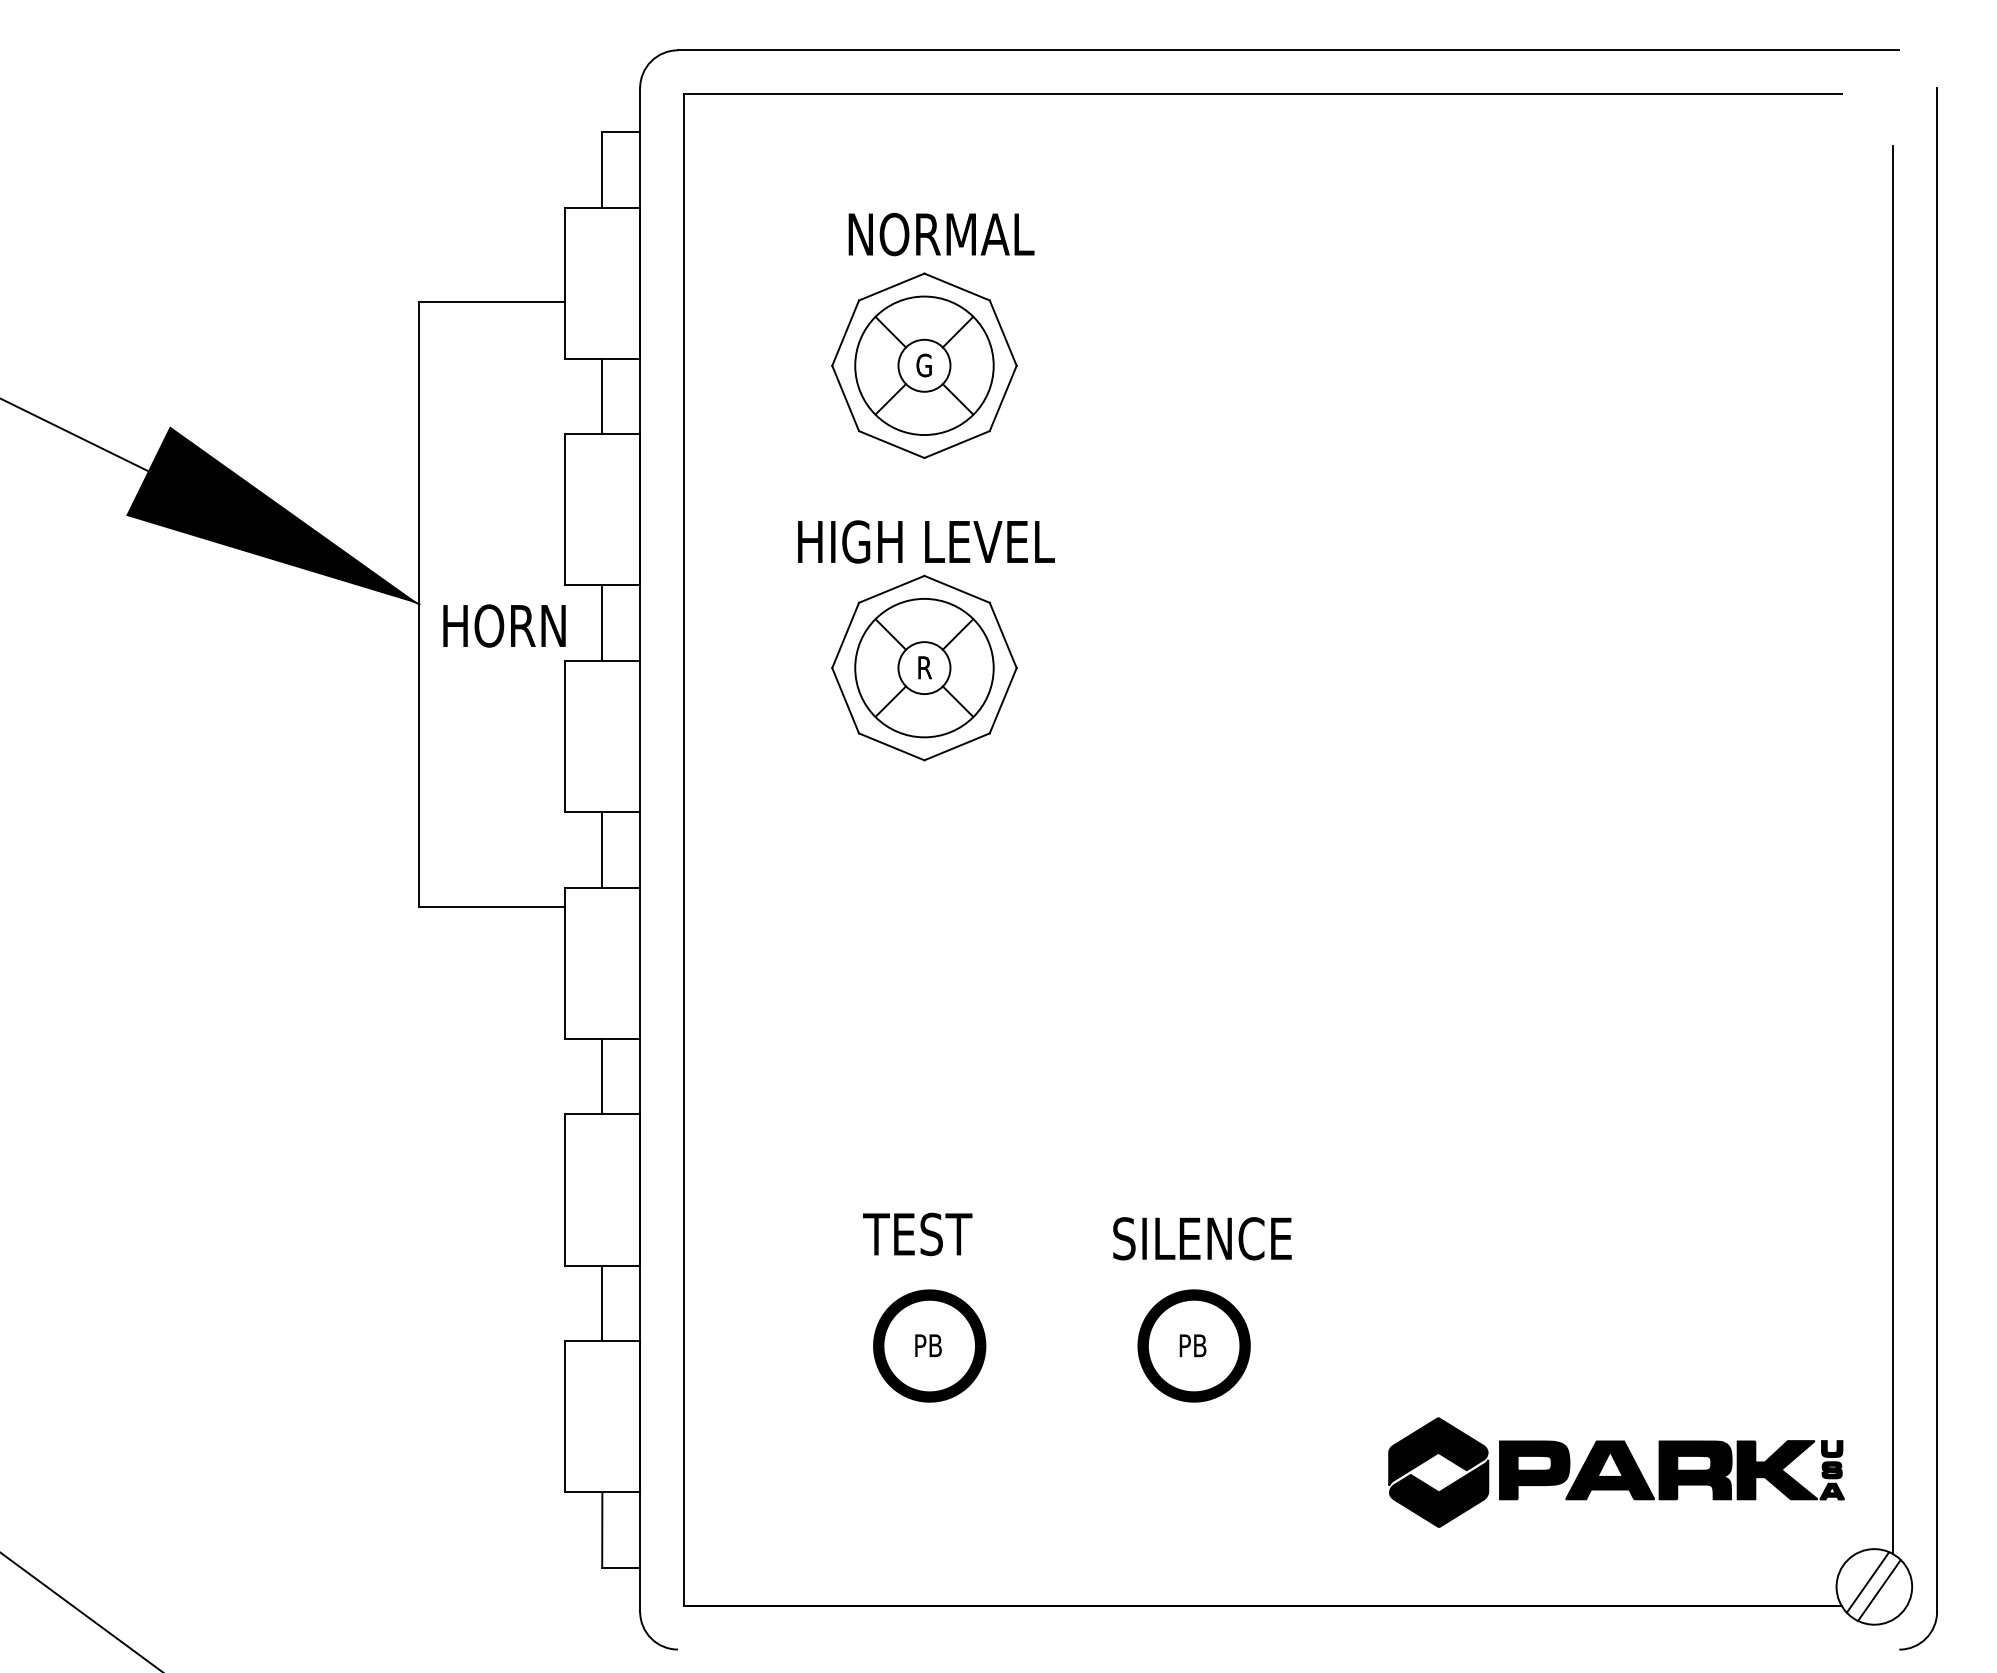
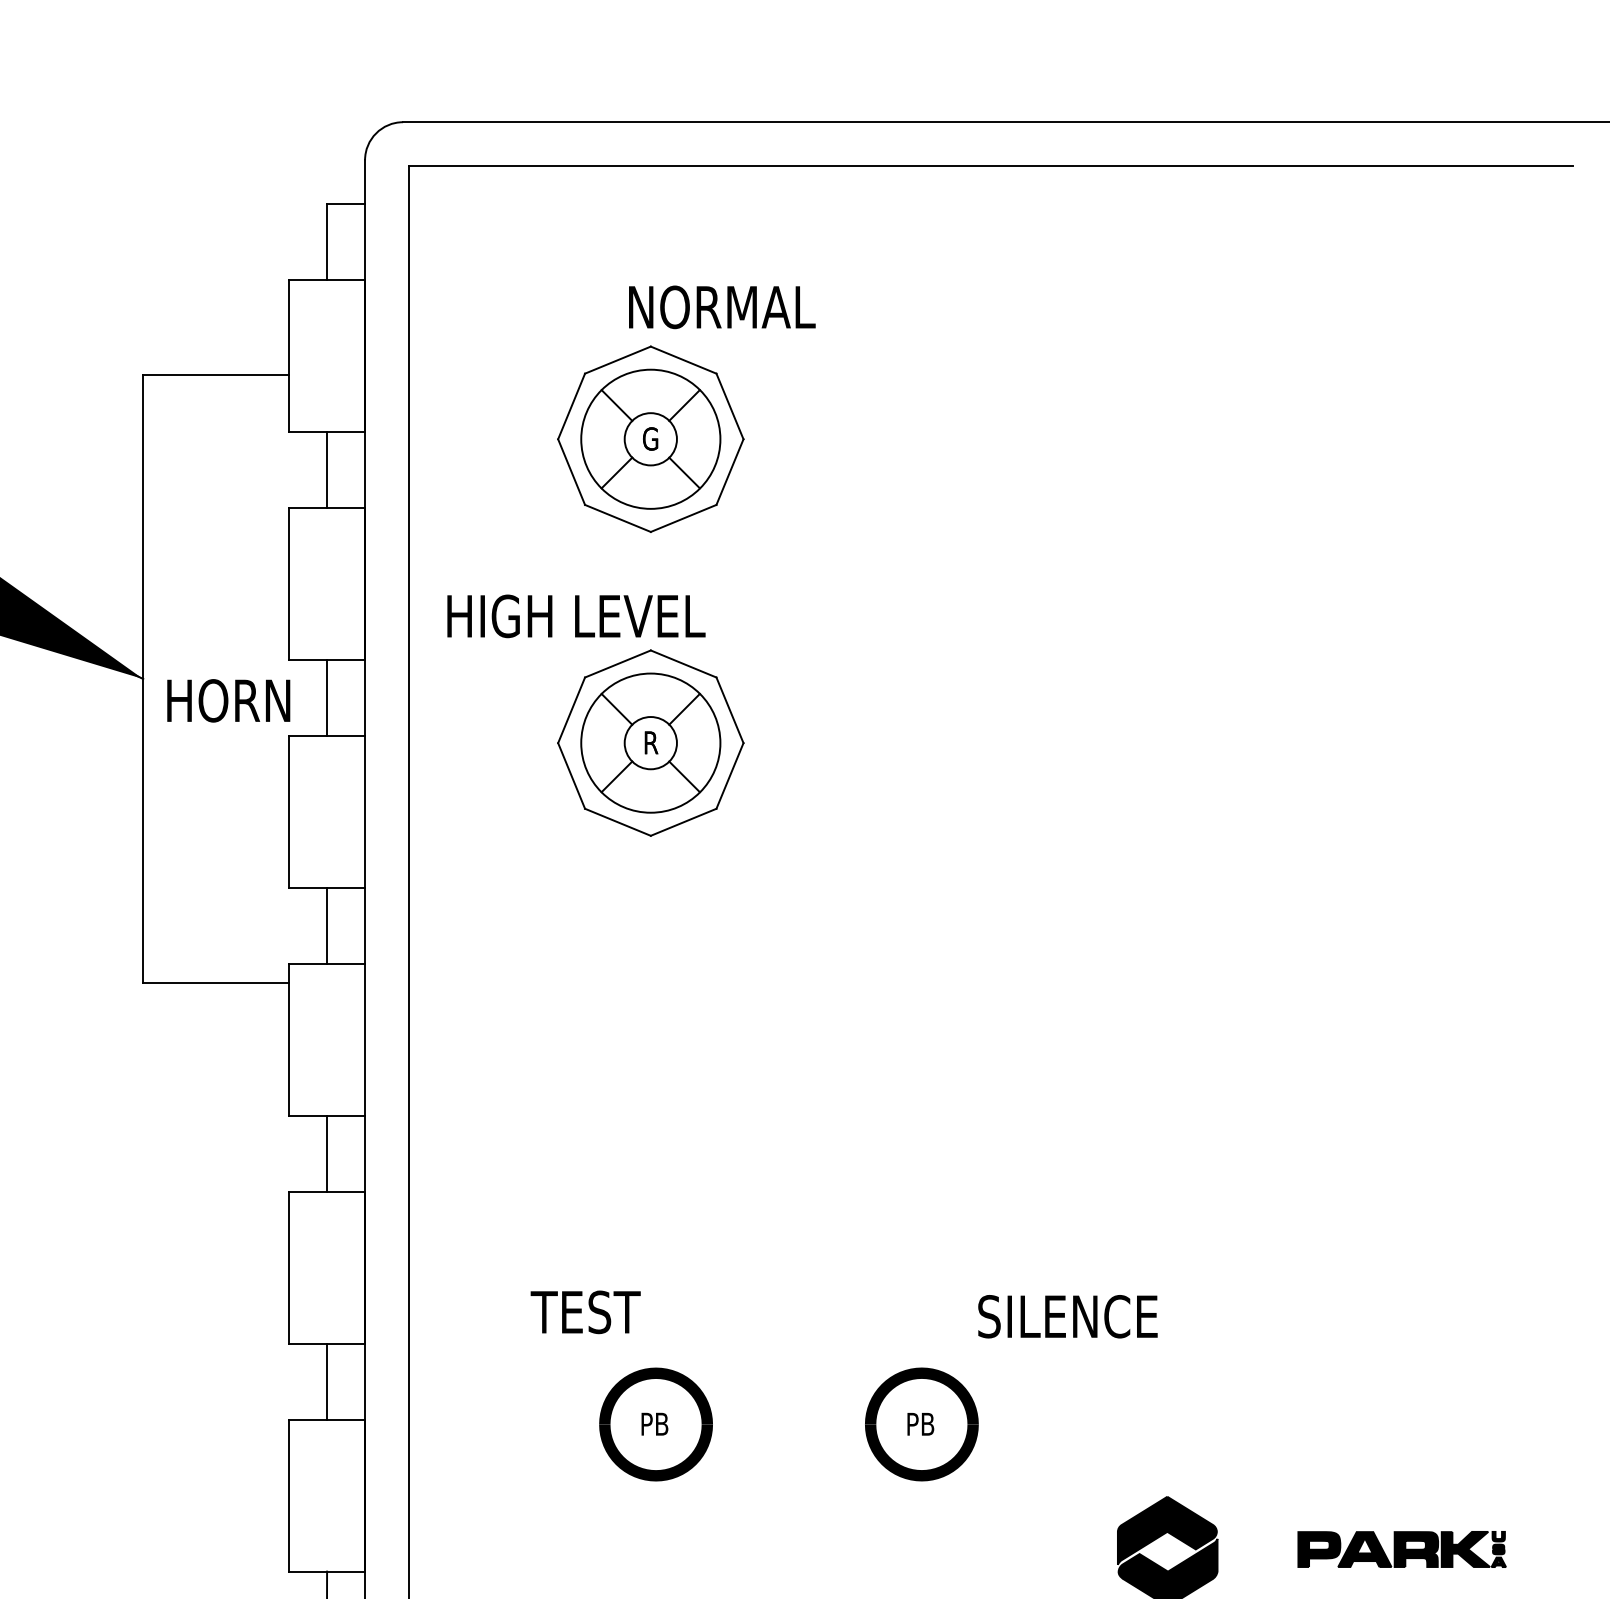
text: (941, 234) -> (722, 307), moved
text: (926, 541) -> (576, 615), moved
text: (917, 1234) -> (585, 1312), moved
text: (1202, 1238) -> (1067, 1316), moved
part: (1671, 1470) -> (1401, 1549), size x0.6

